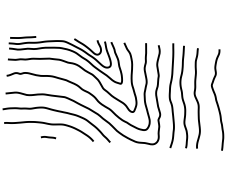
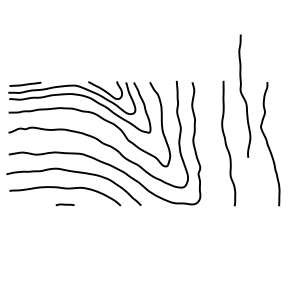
curve: (170, 95) -> (211, 142), removed
curve: (196, 97) -> (243, 95), moved

